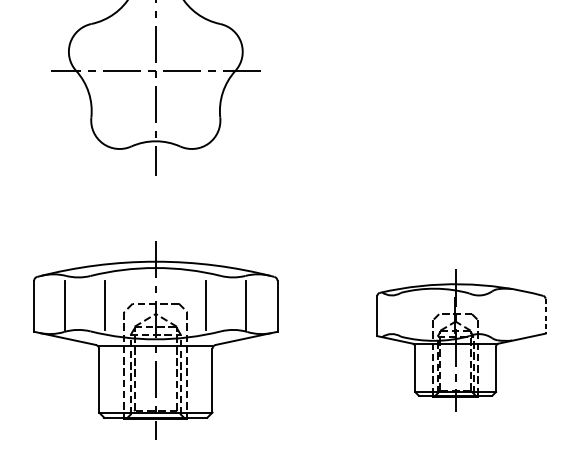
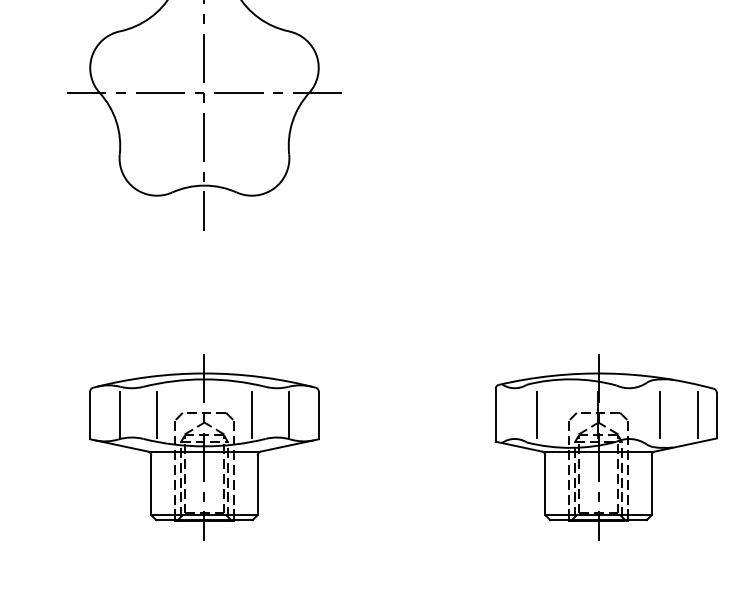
line: (409, 315) -> (537, 414), added
line: (502, 315) -> (660, 414), added
line: (530, 315) -> (697, 414), added
line: (545, 316) -> (716, 415), dashed -> solid
part: (155, 340) -> (204, 447), size x0.71

